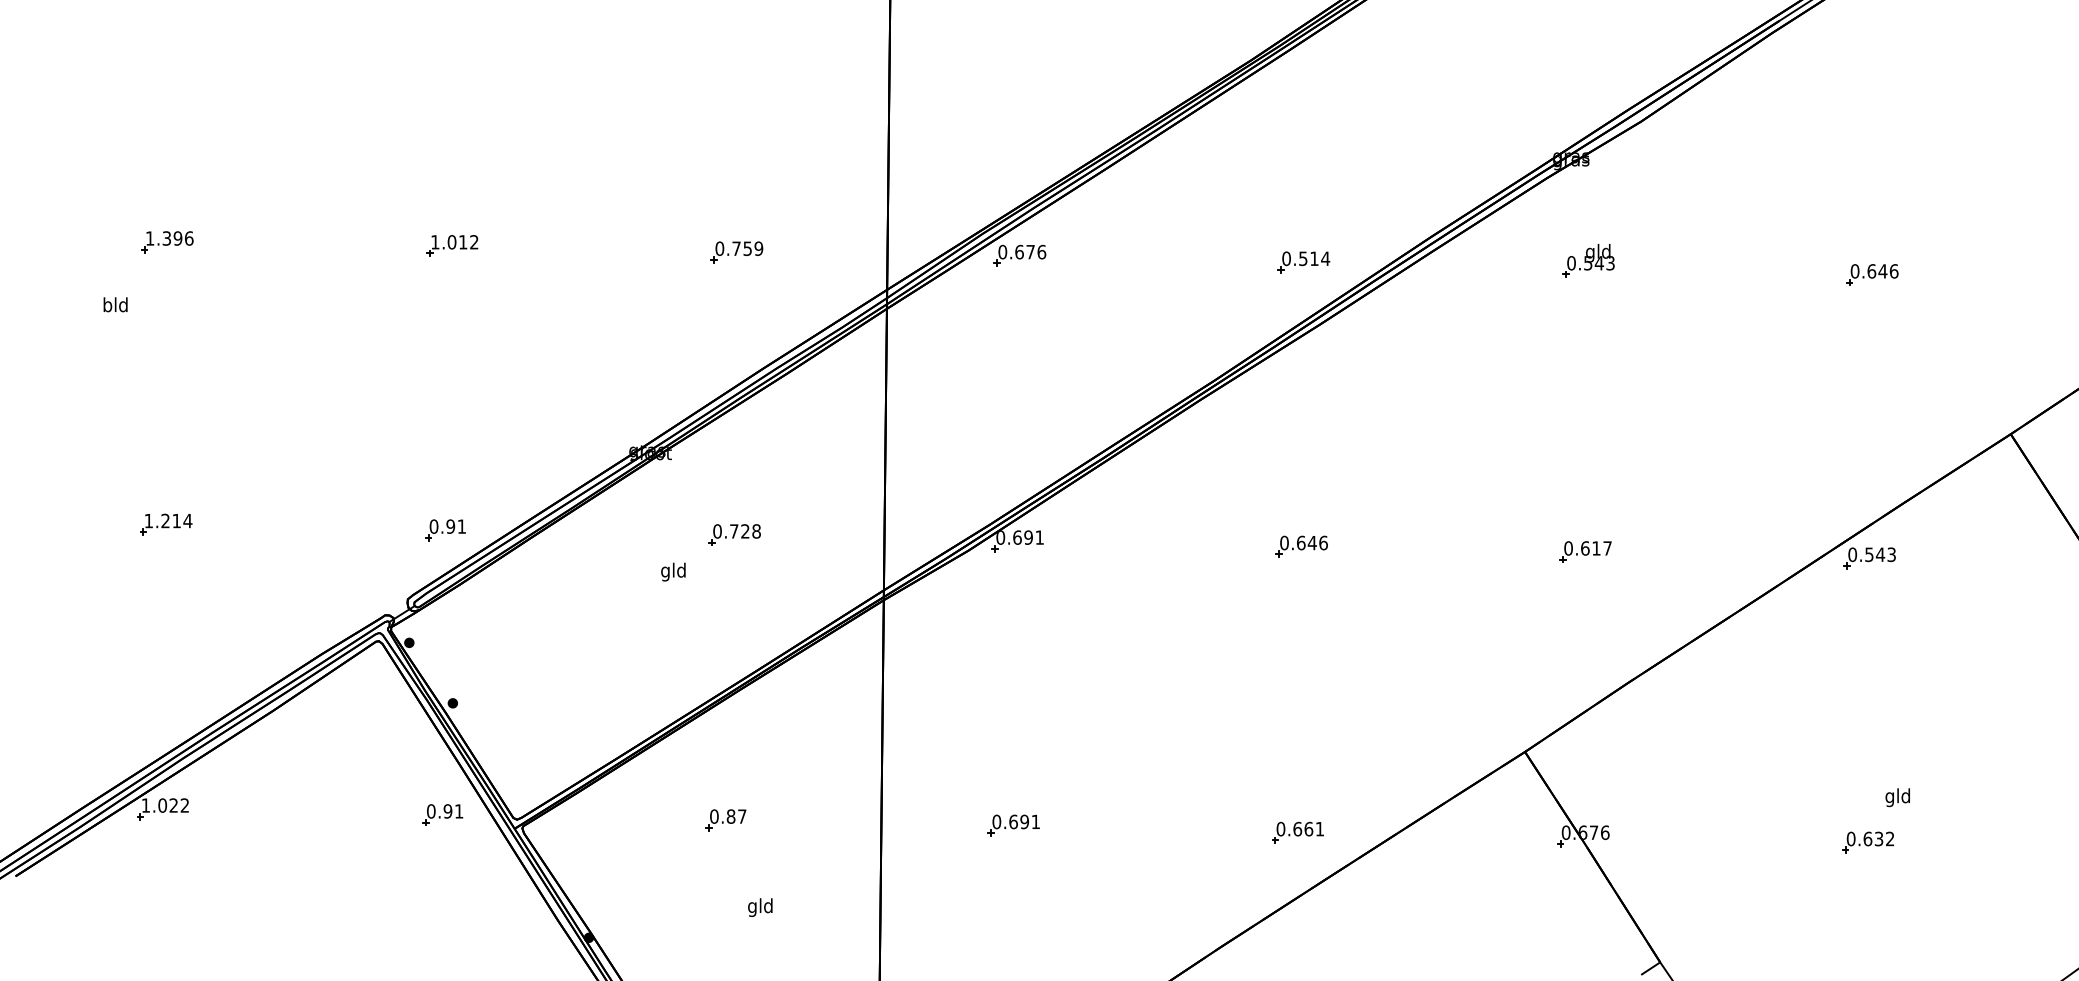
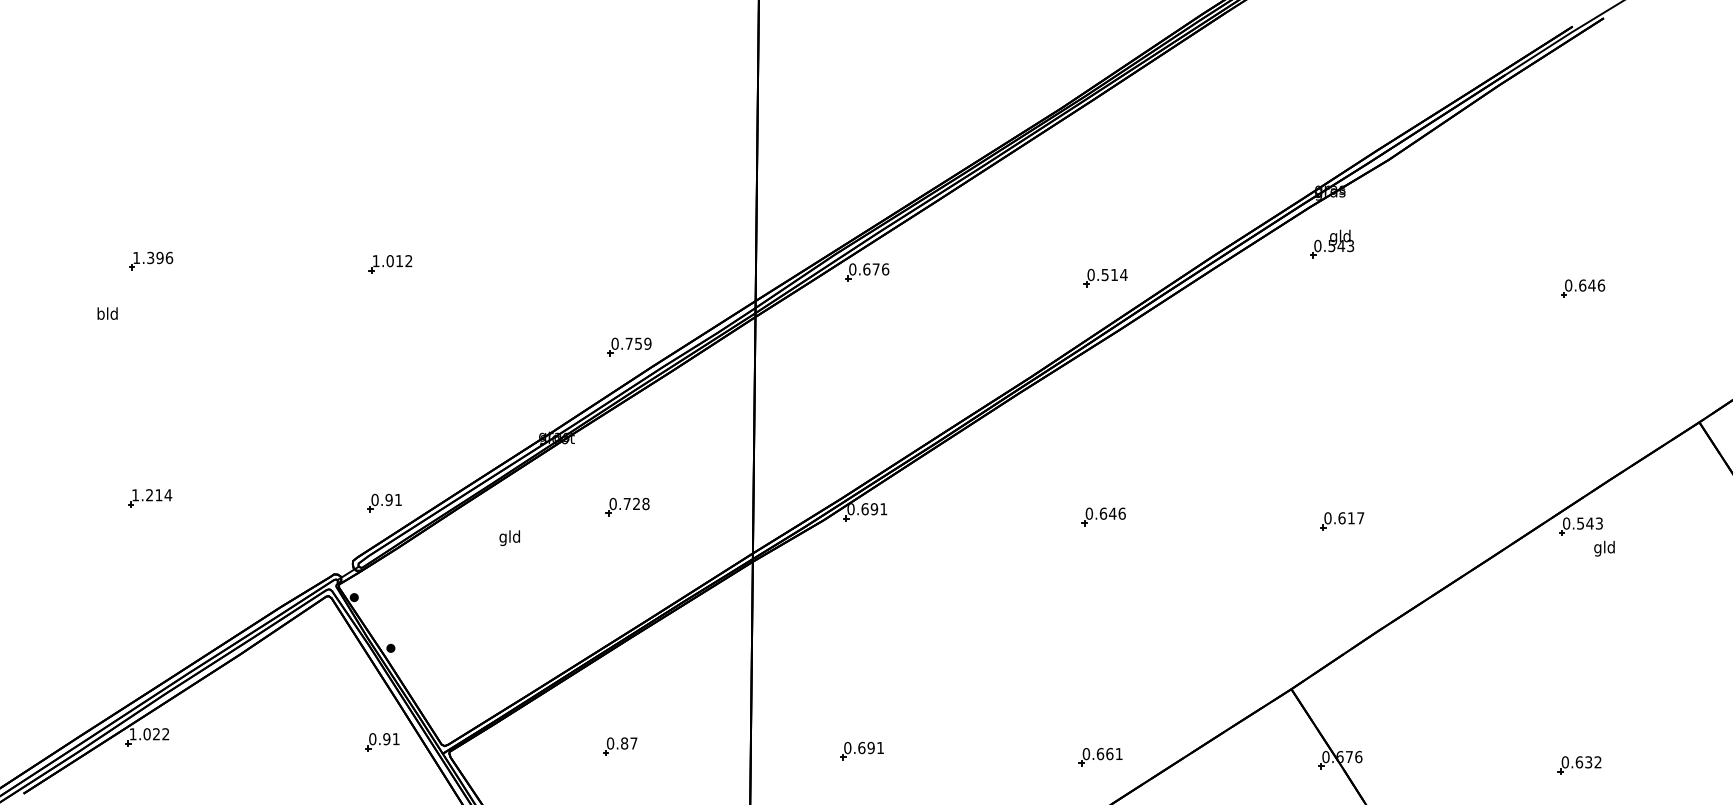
part: (736, 252) -> (629, 346), moved
part: (1588, 260) -> (1332, 243), moved
text: (673, 571) -> (509, 537), moved
text: (1897, 797) -> (1604, 548), moved

